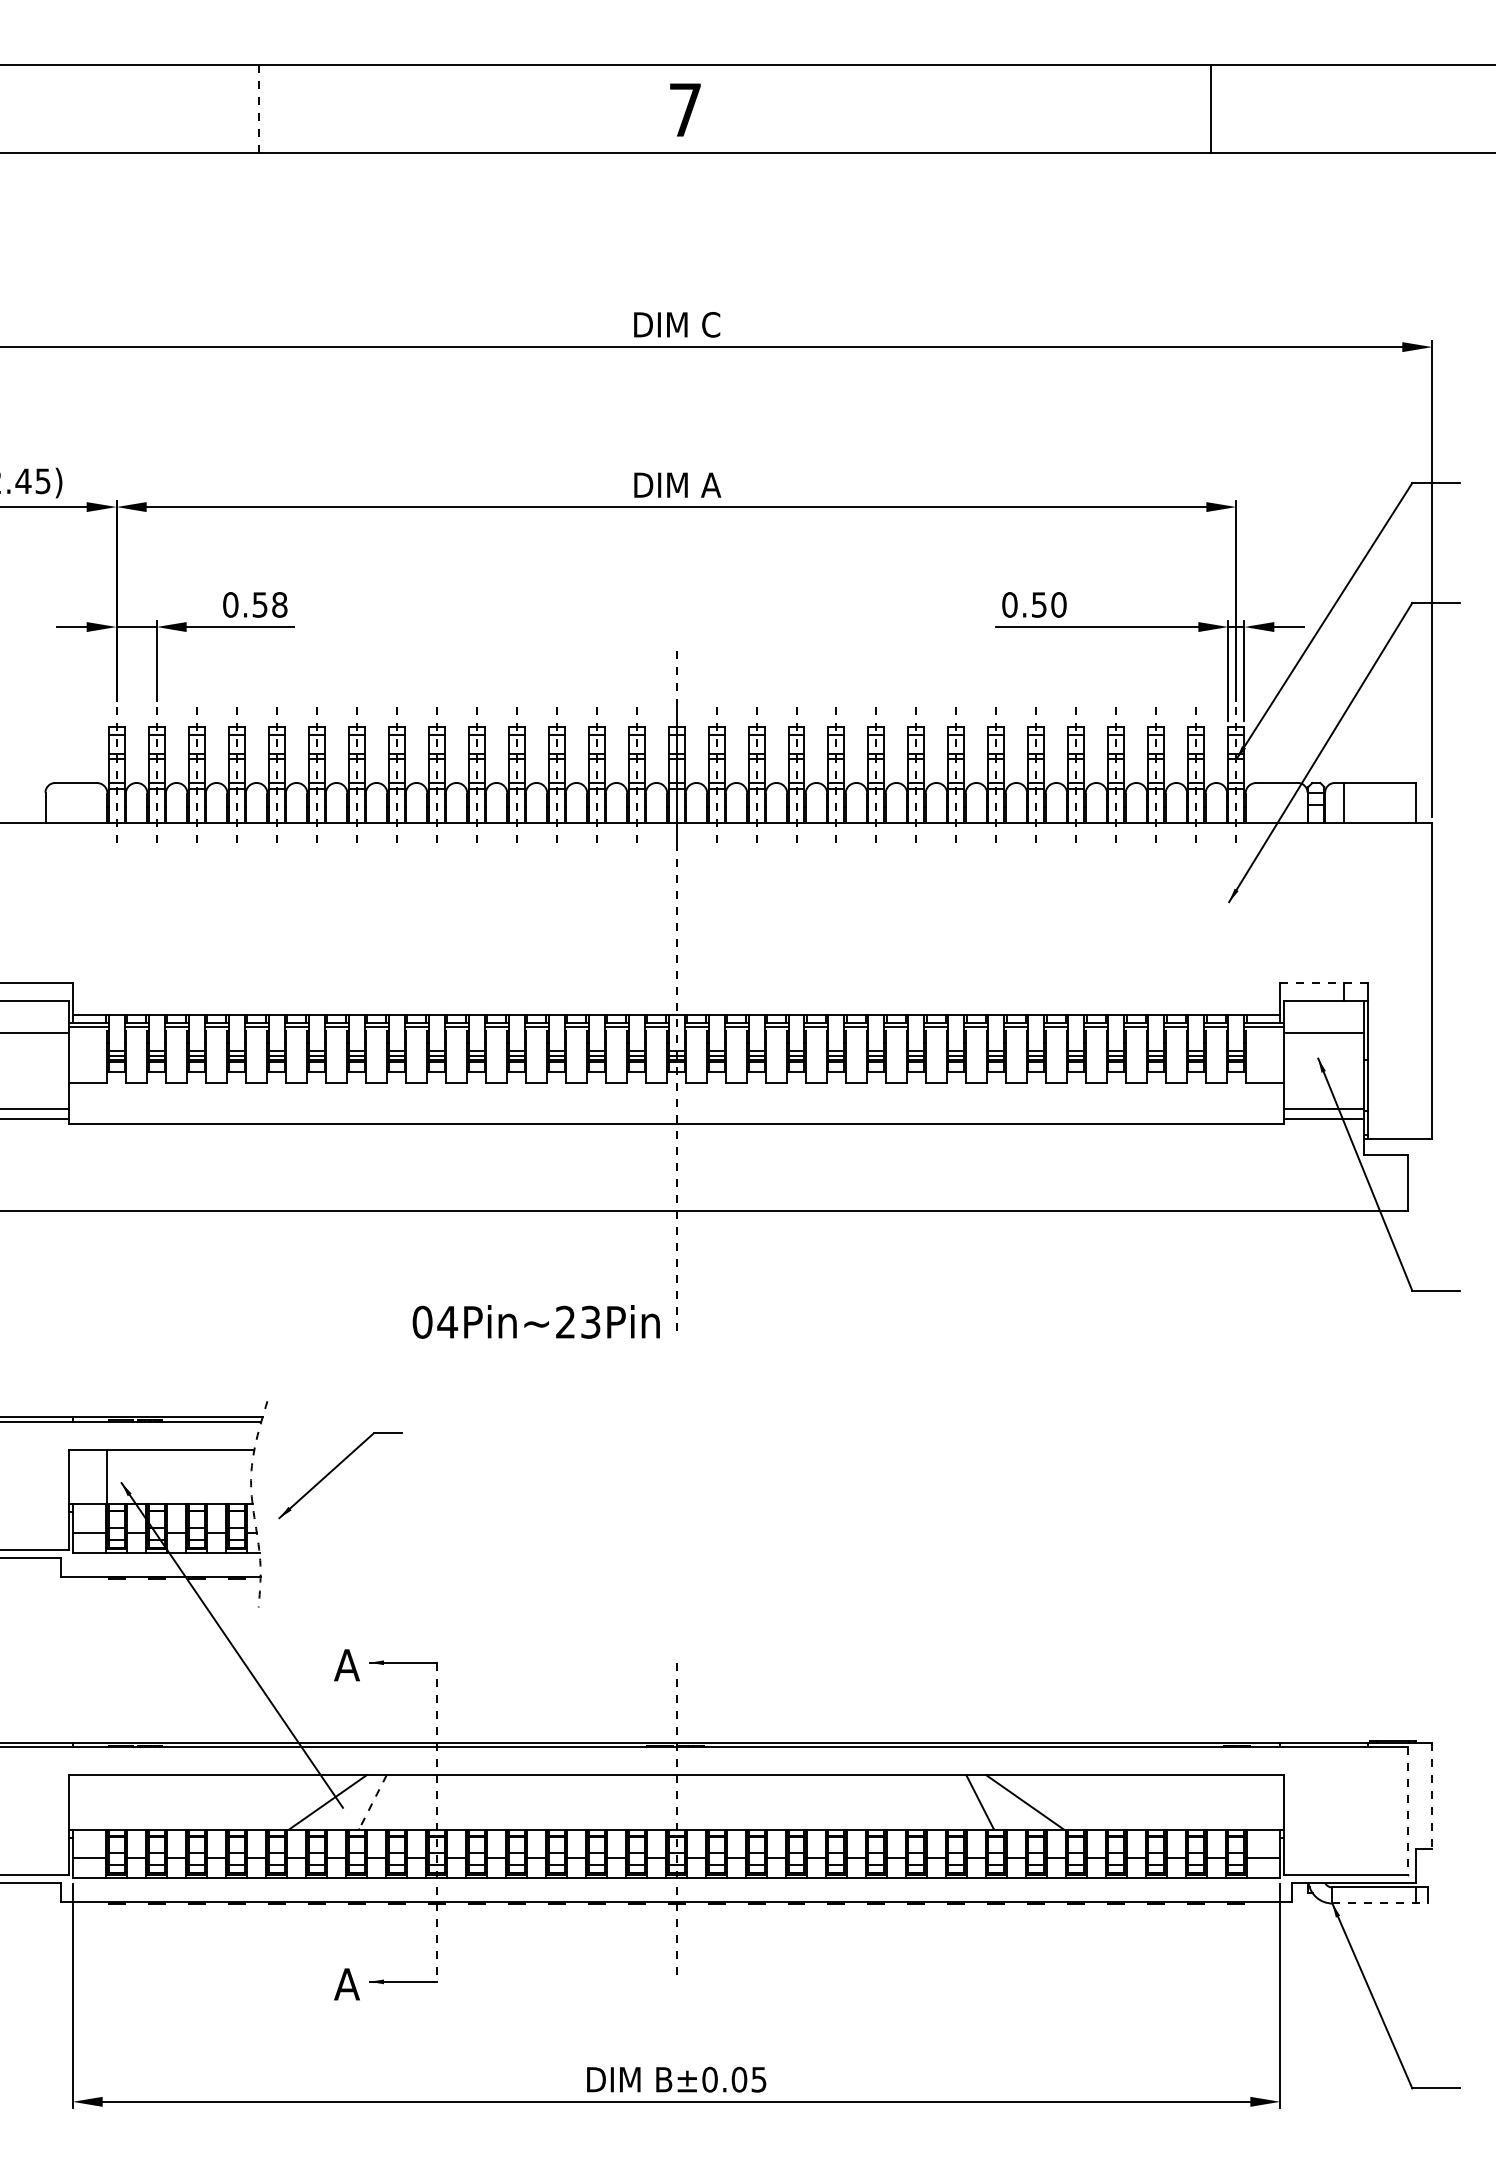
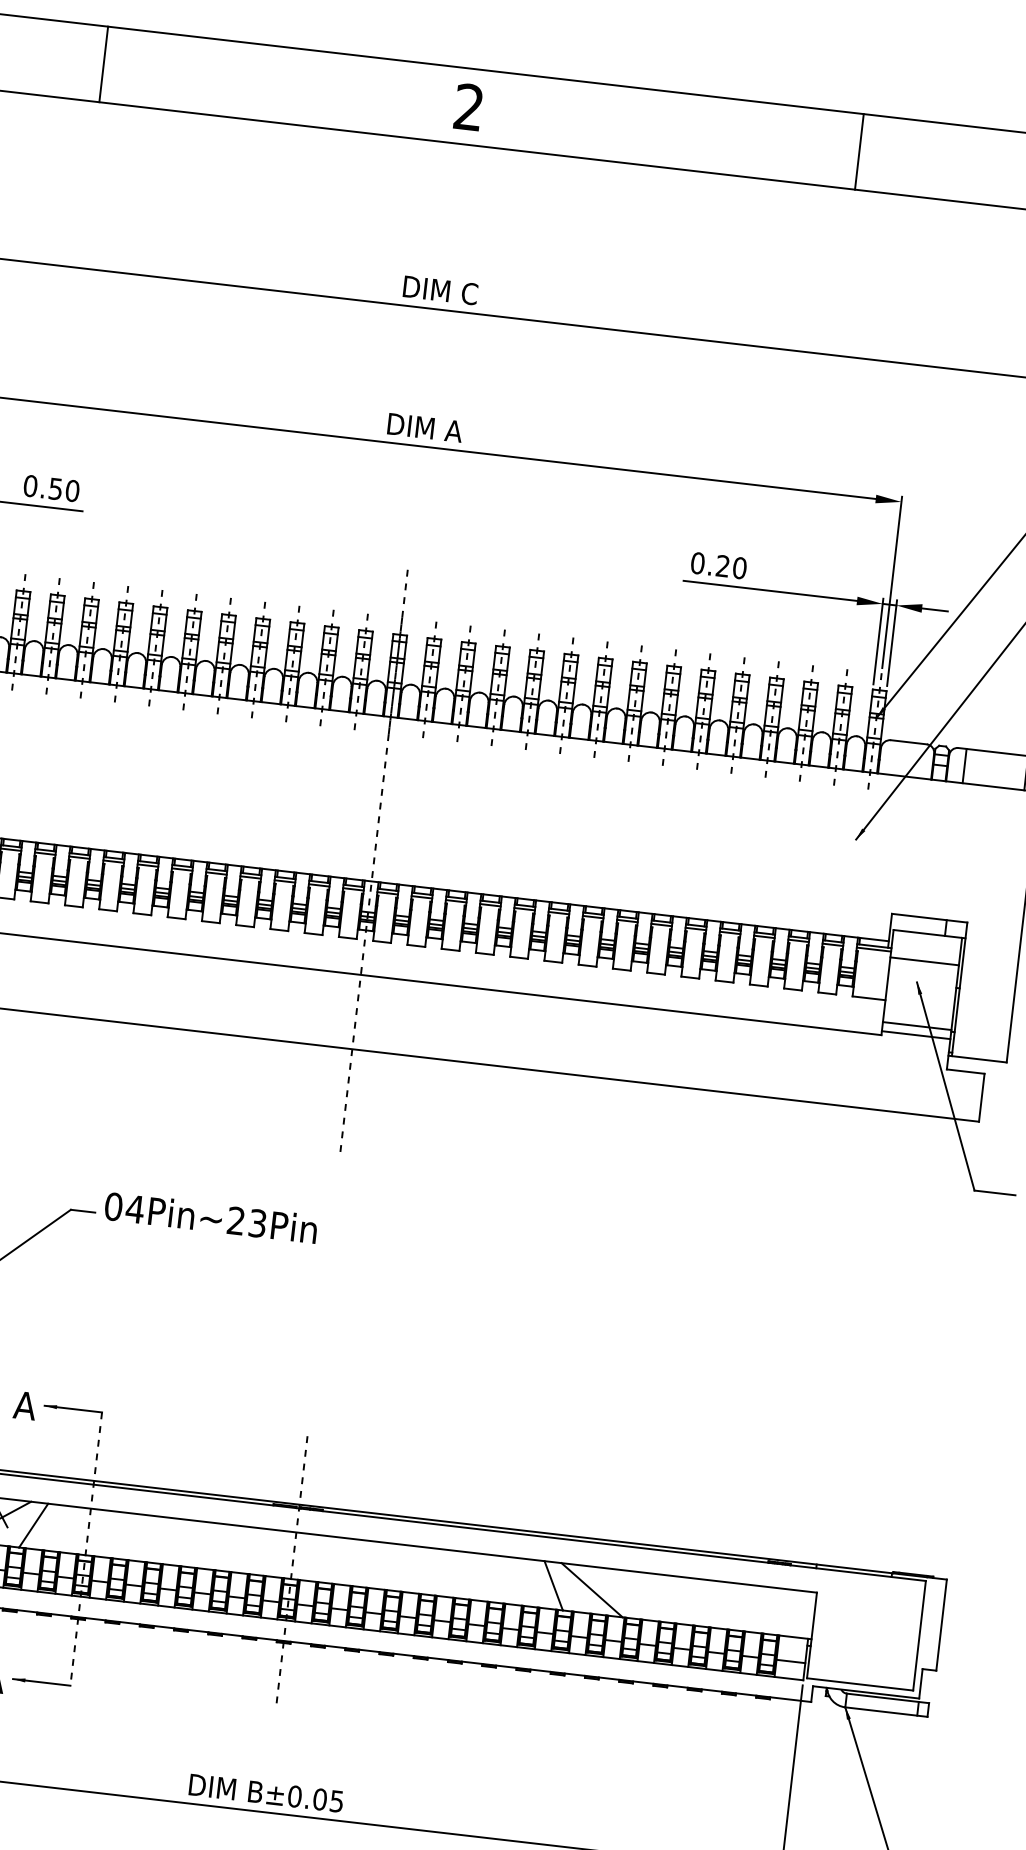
line: (258, 108) -> (103, 63), dashed -> solid
text: (684, 109) -> (468, 106), 7 -> 2
line: (1211, 109) -> (859, 152), moved
text: (279, 604) -> (72, 490), 0.58 -> 0.50
text: (1038, 604) -> (722, 565), 0.50 -> 0.20
line: (1324, 982) -> (929, 917), dashed -> solid
text: (535, 1321) -> (210, 1217), moved
line: (1432, 1796) -> (941, 1625), dashed -> solid
line: (372, 1802) -> (33, 1525), dashed -> solid
line: (1408, 1811) -> (919, 1636), dashed -> solid
line: (1380, 1903) -> (886, 1712), dashed -> solid

